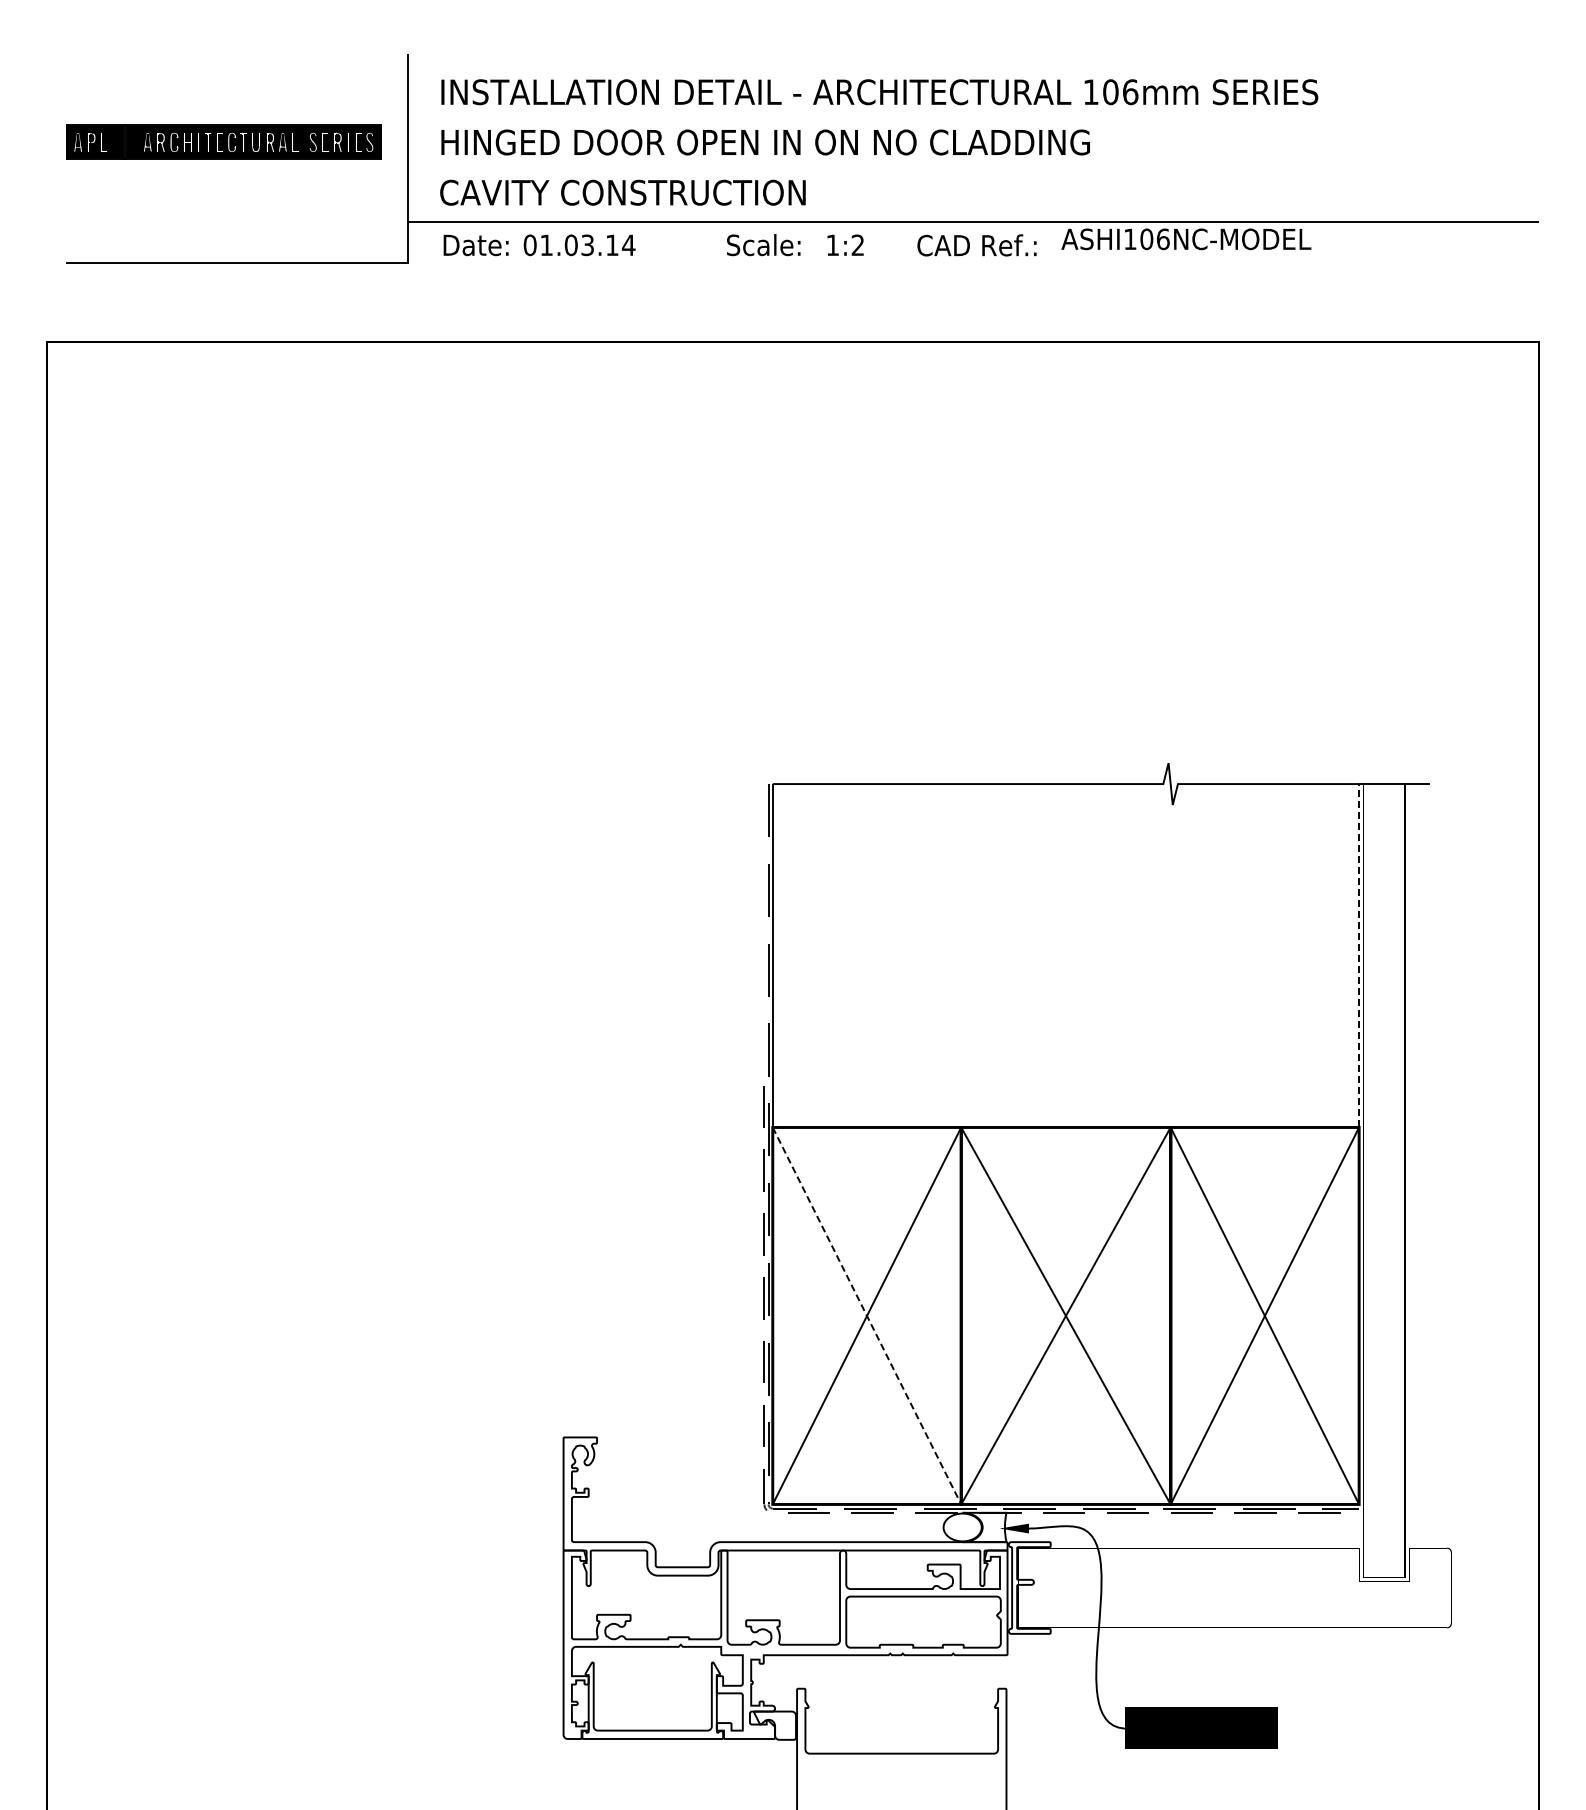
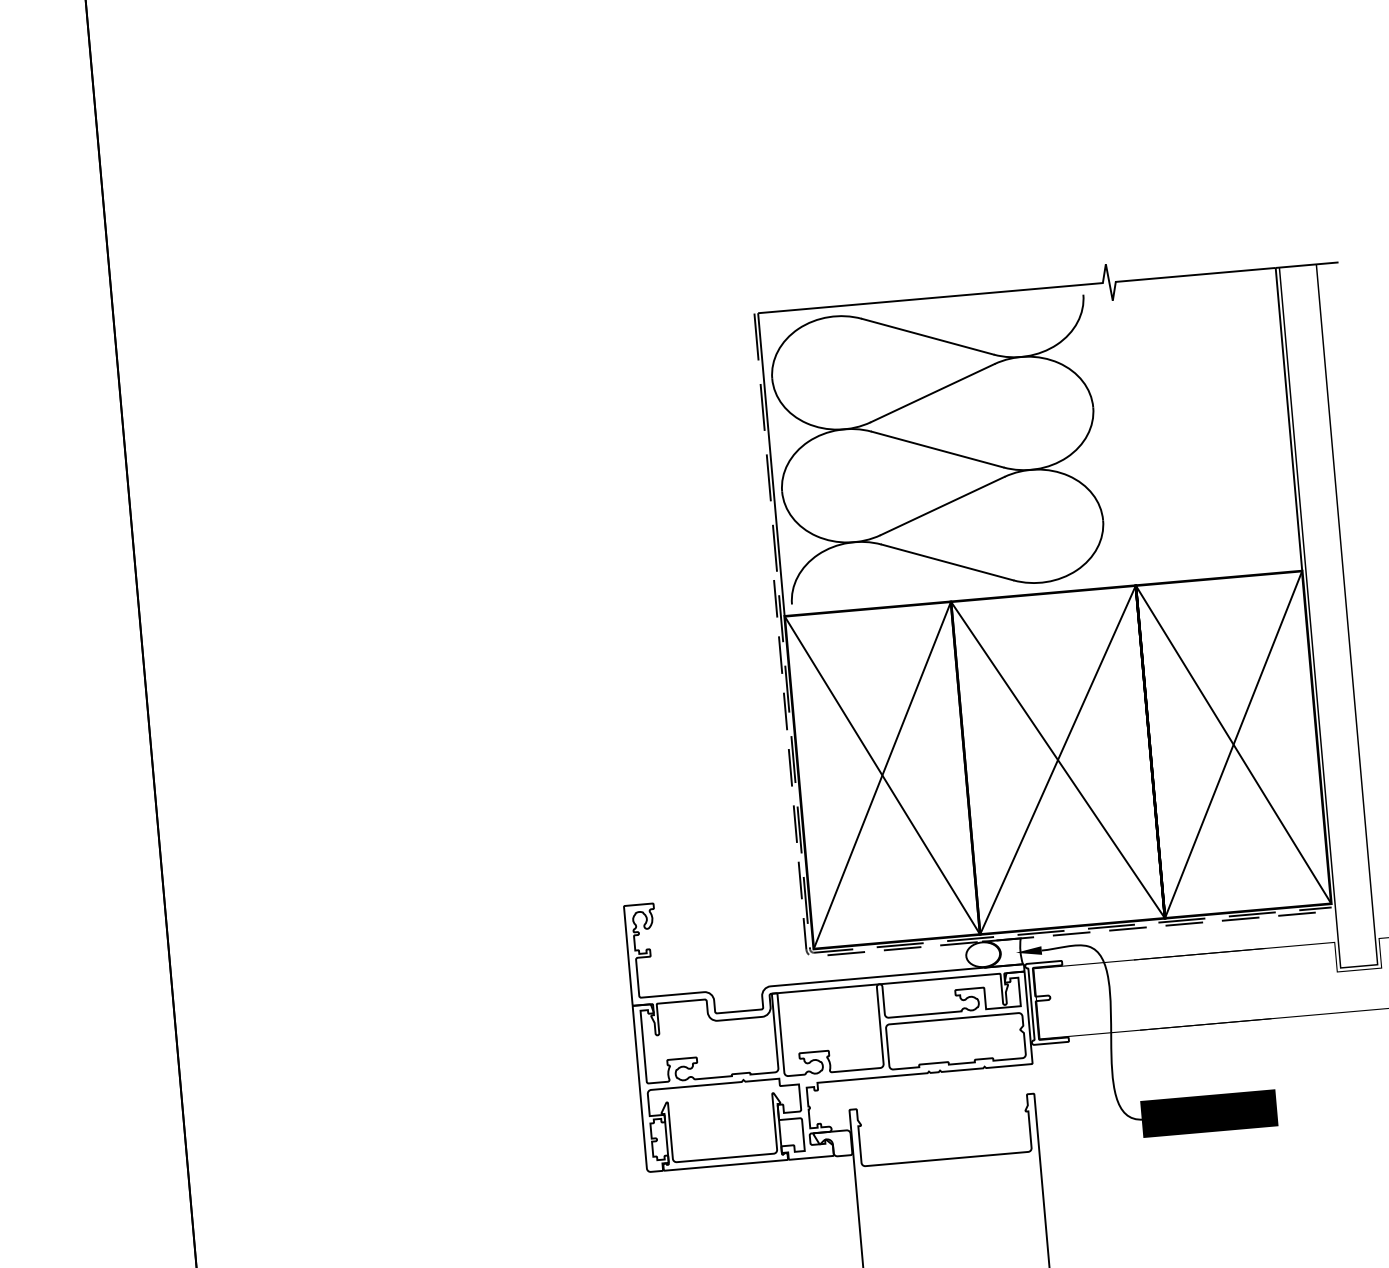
part: (961, 954) -> (937, 449), added
line: (1359, 955) -> (1289, 419), dashed -> solid
line: (867, 1315) -> (882, 774), dashed -> solid

